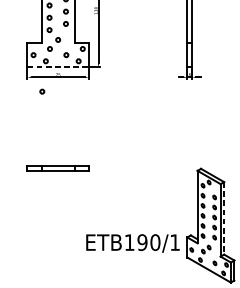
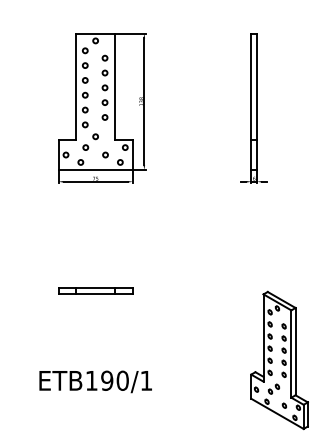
line: (58, 67) -> (96, 169), dashed -> solid
circle: (42, 91) -> (76, 198), removed
line: (224, 218) -> (295, 351), dashed -> solid
text: (132, 243) -> (95, 381), moved

